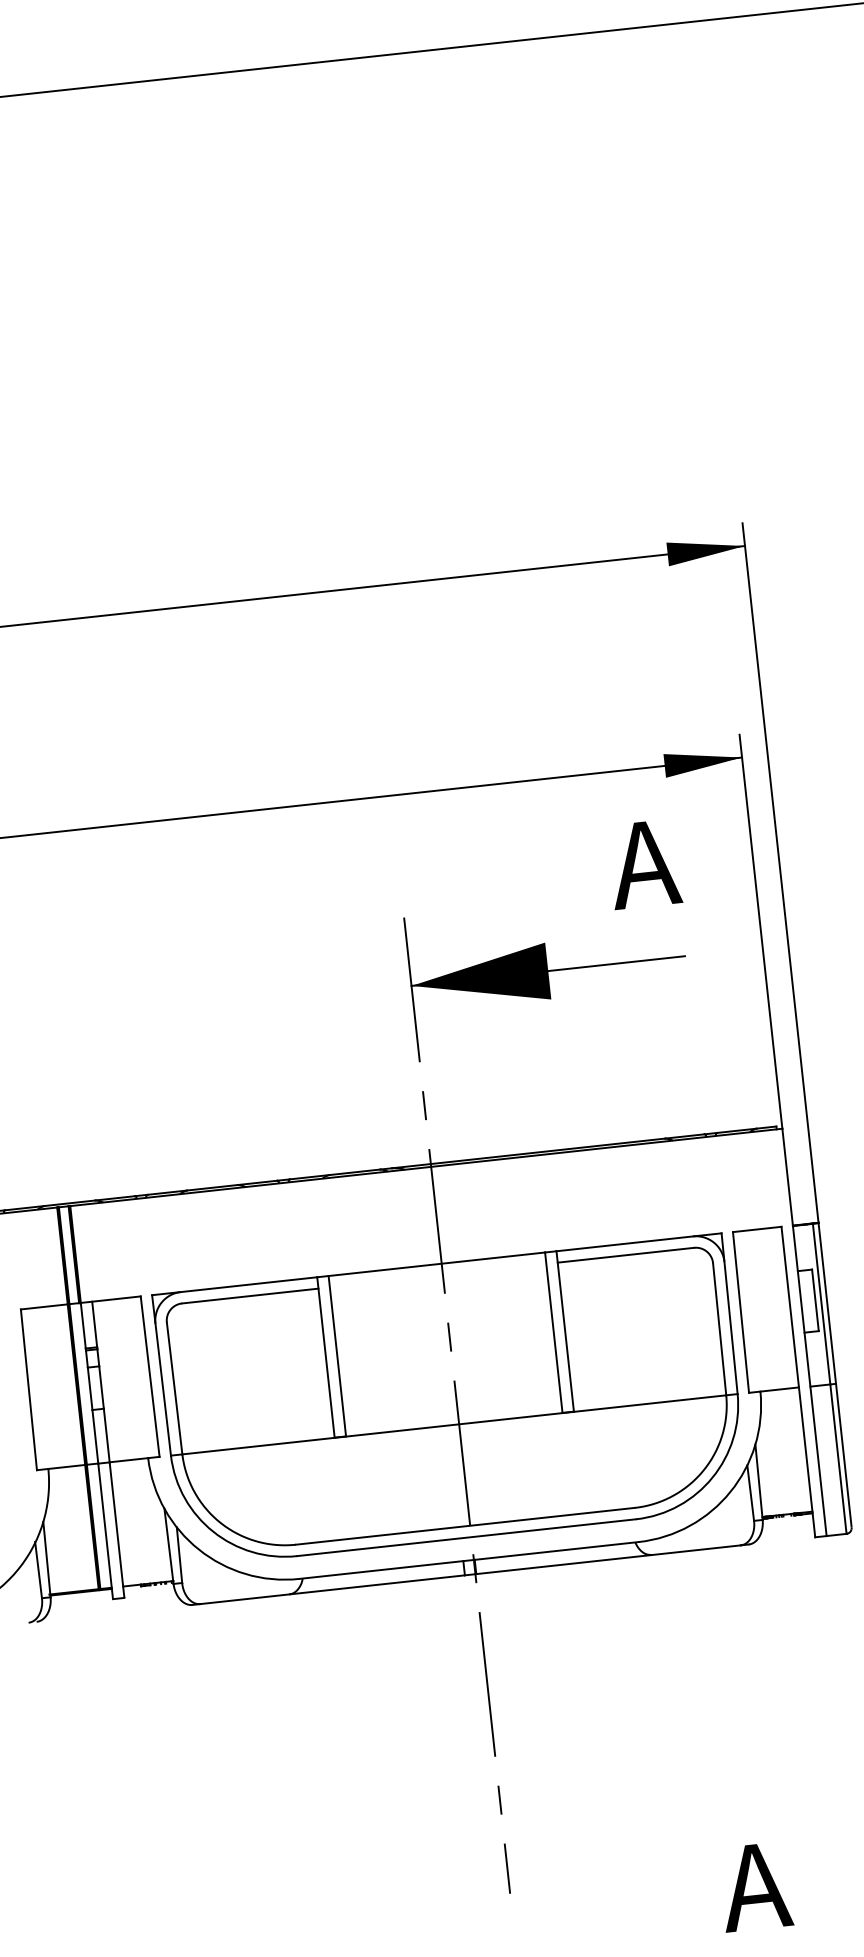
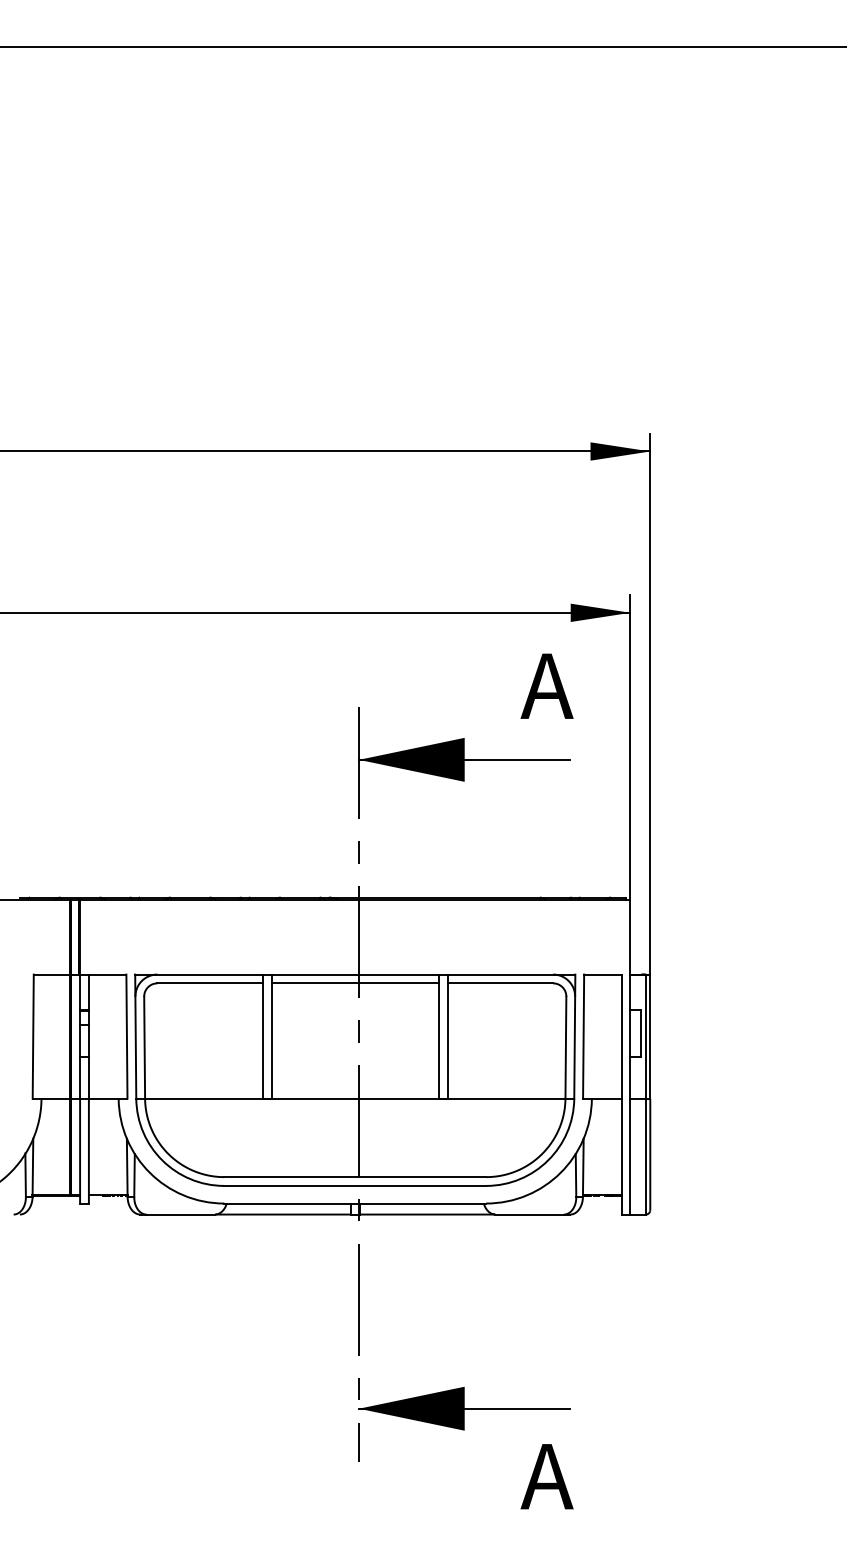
line: (437, 1275) -> (354, 983), added
part: (639, 1810) -> (464, 1408), added

